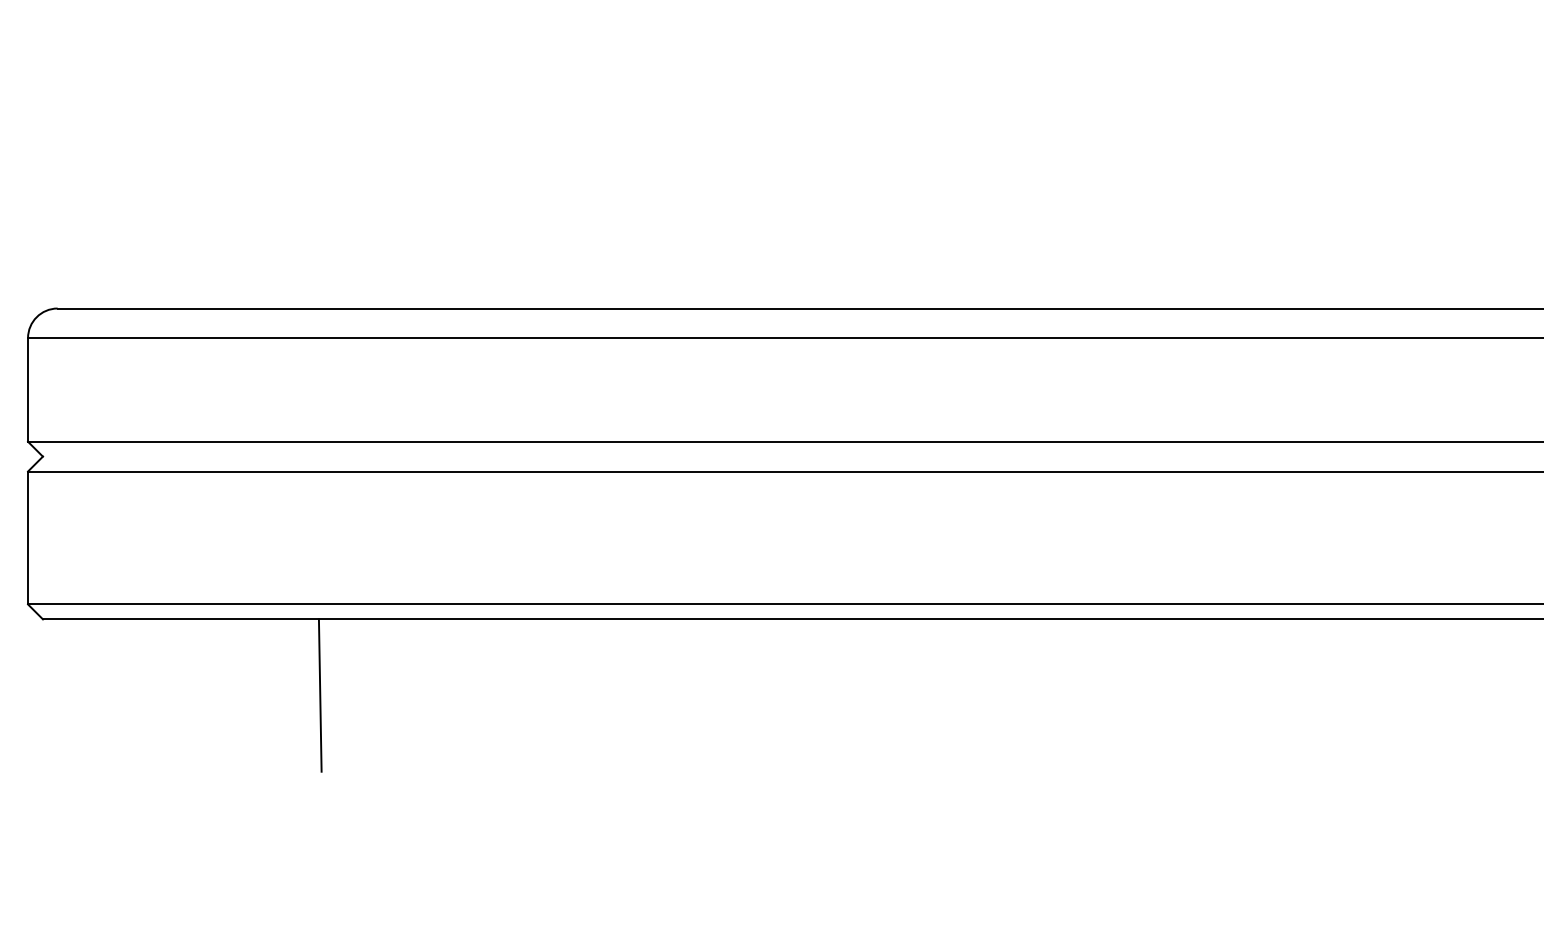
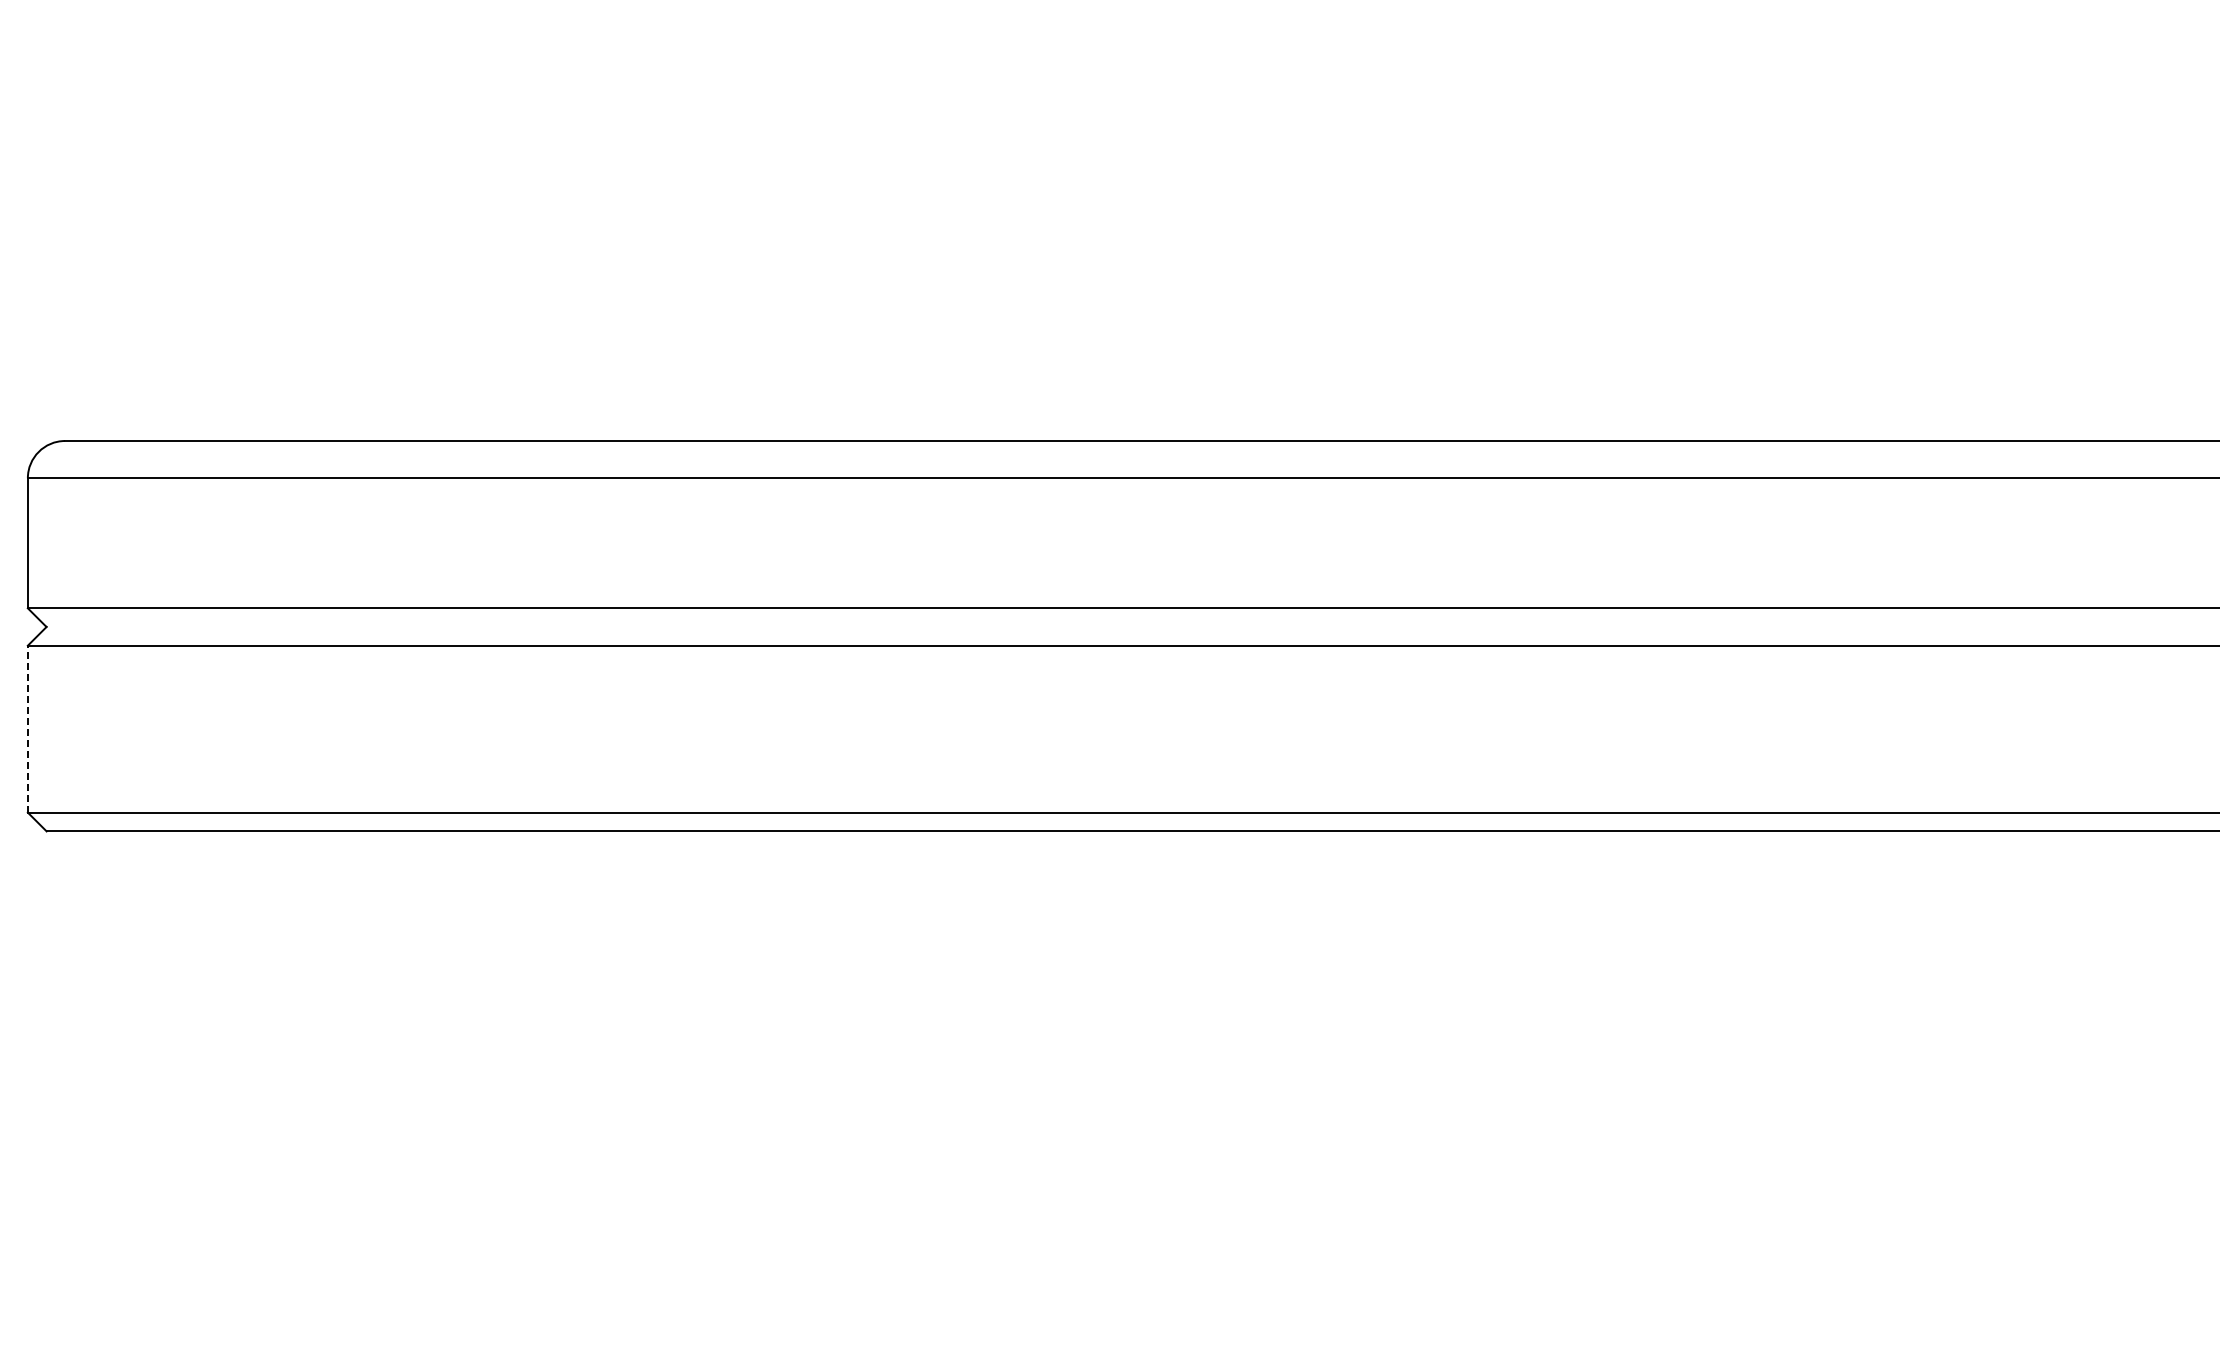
line: (27, 537) -> (27, 728), solid -> dashed
line: (319, 695) -> (394, 926), removed

